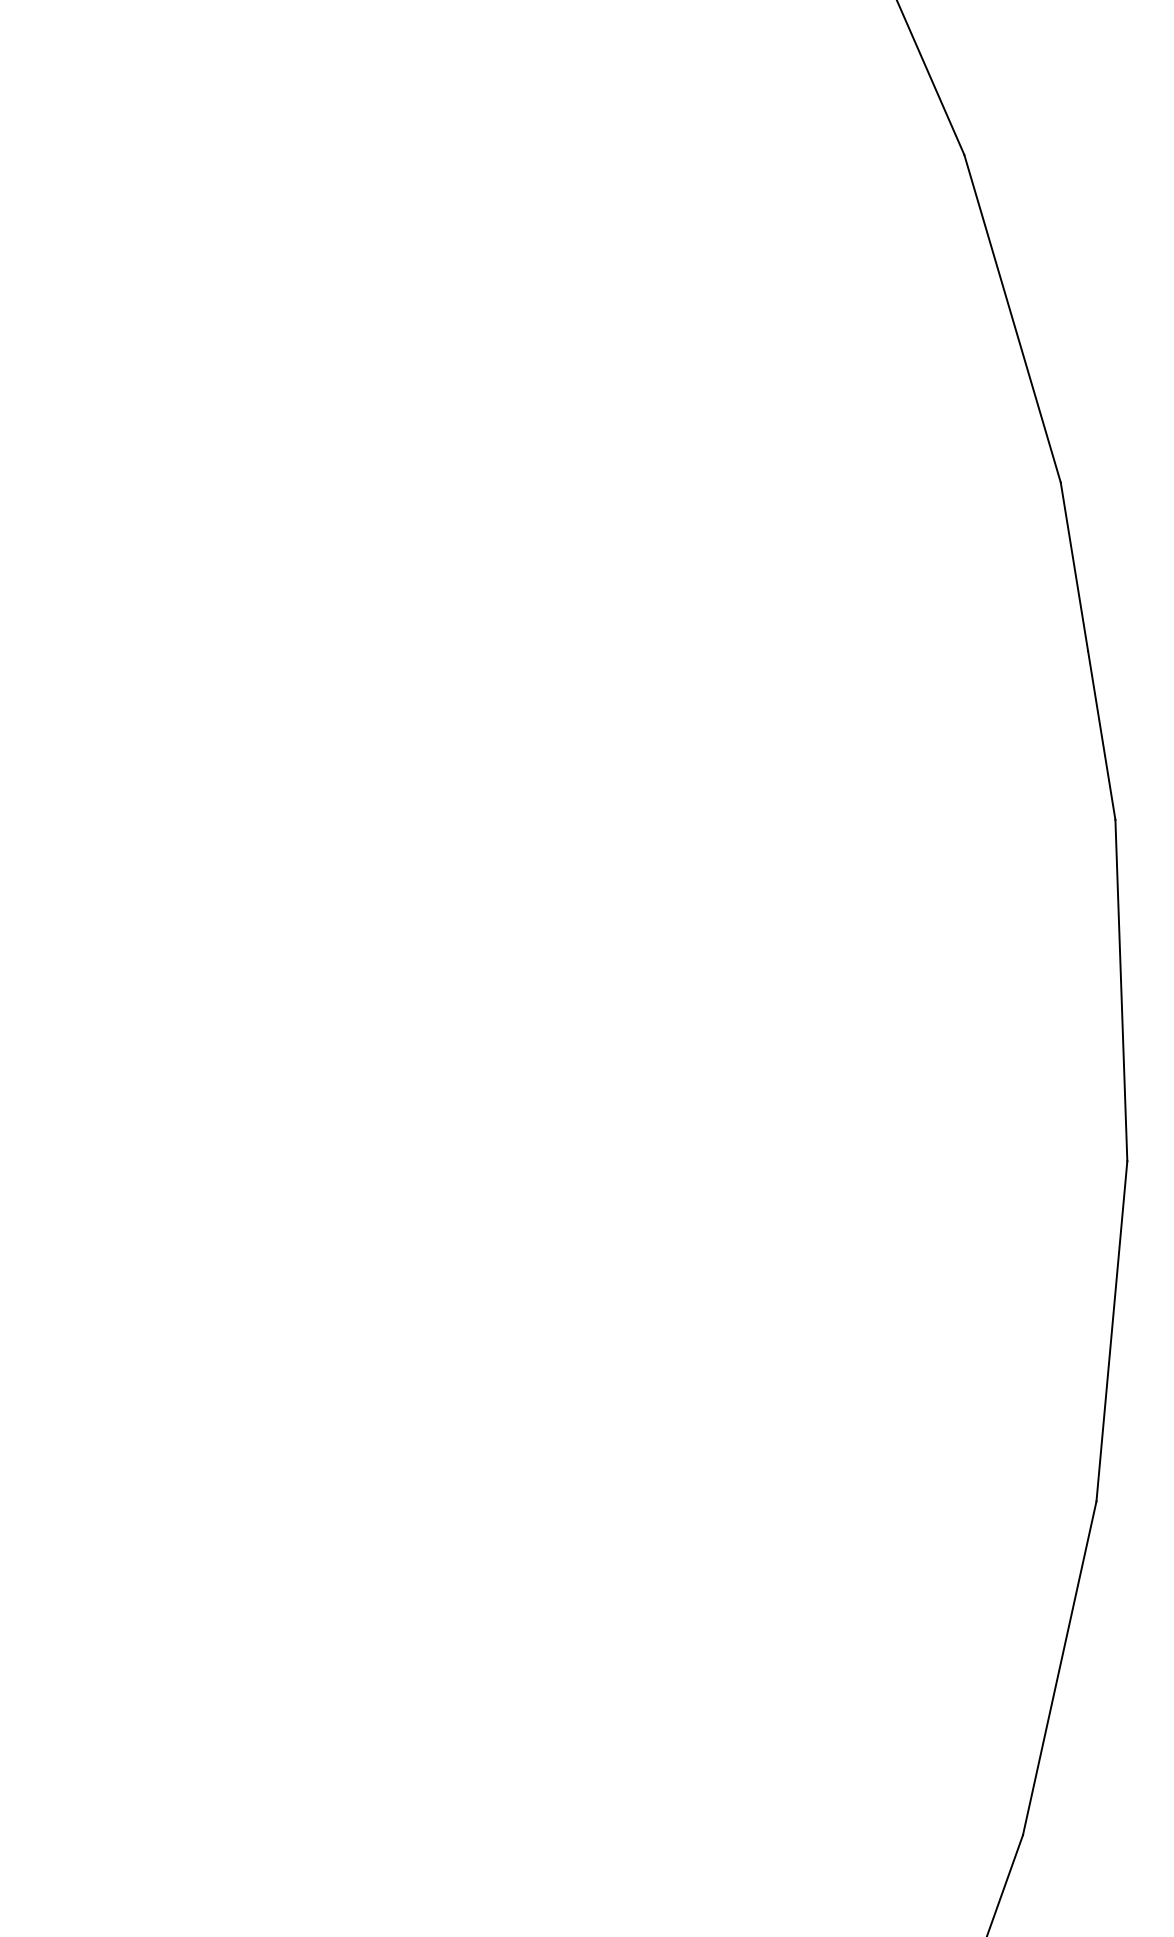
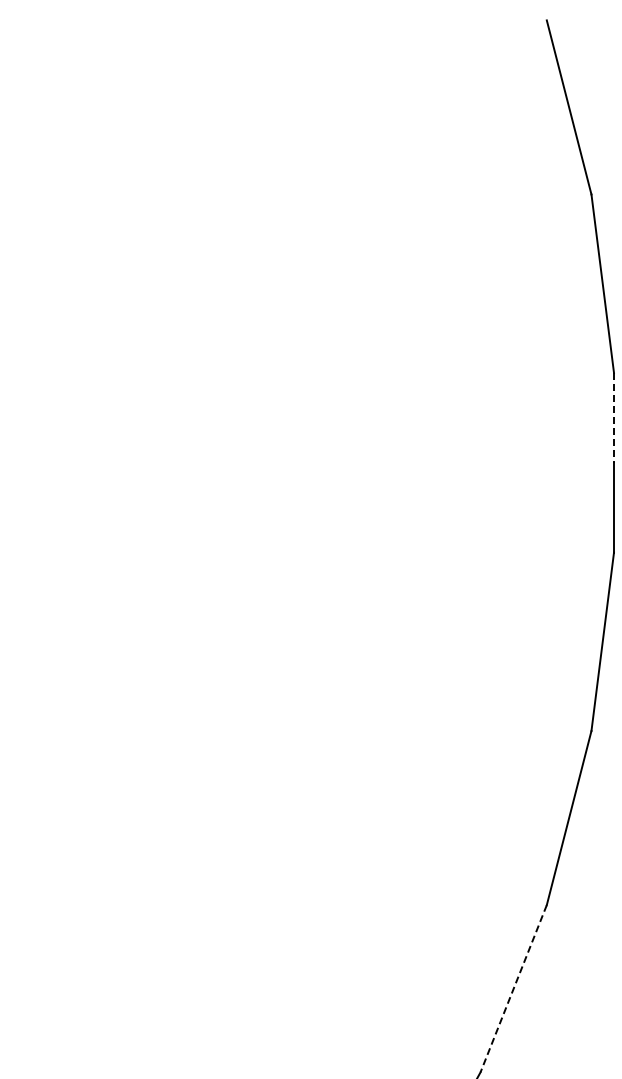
line: (1075, 566) -> (614, 417), solid -> dashed
line: (1059, 1667) -> (513, 988), solid -> dashed

